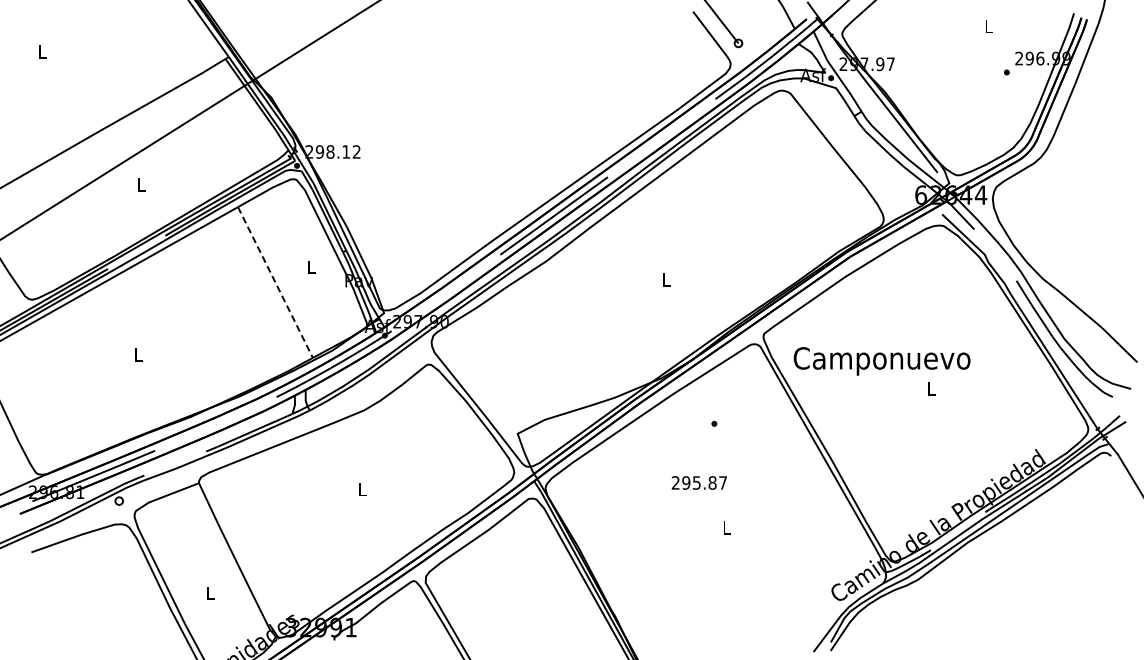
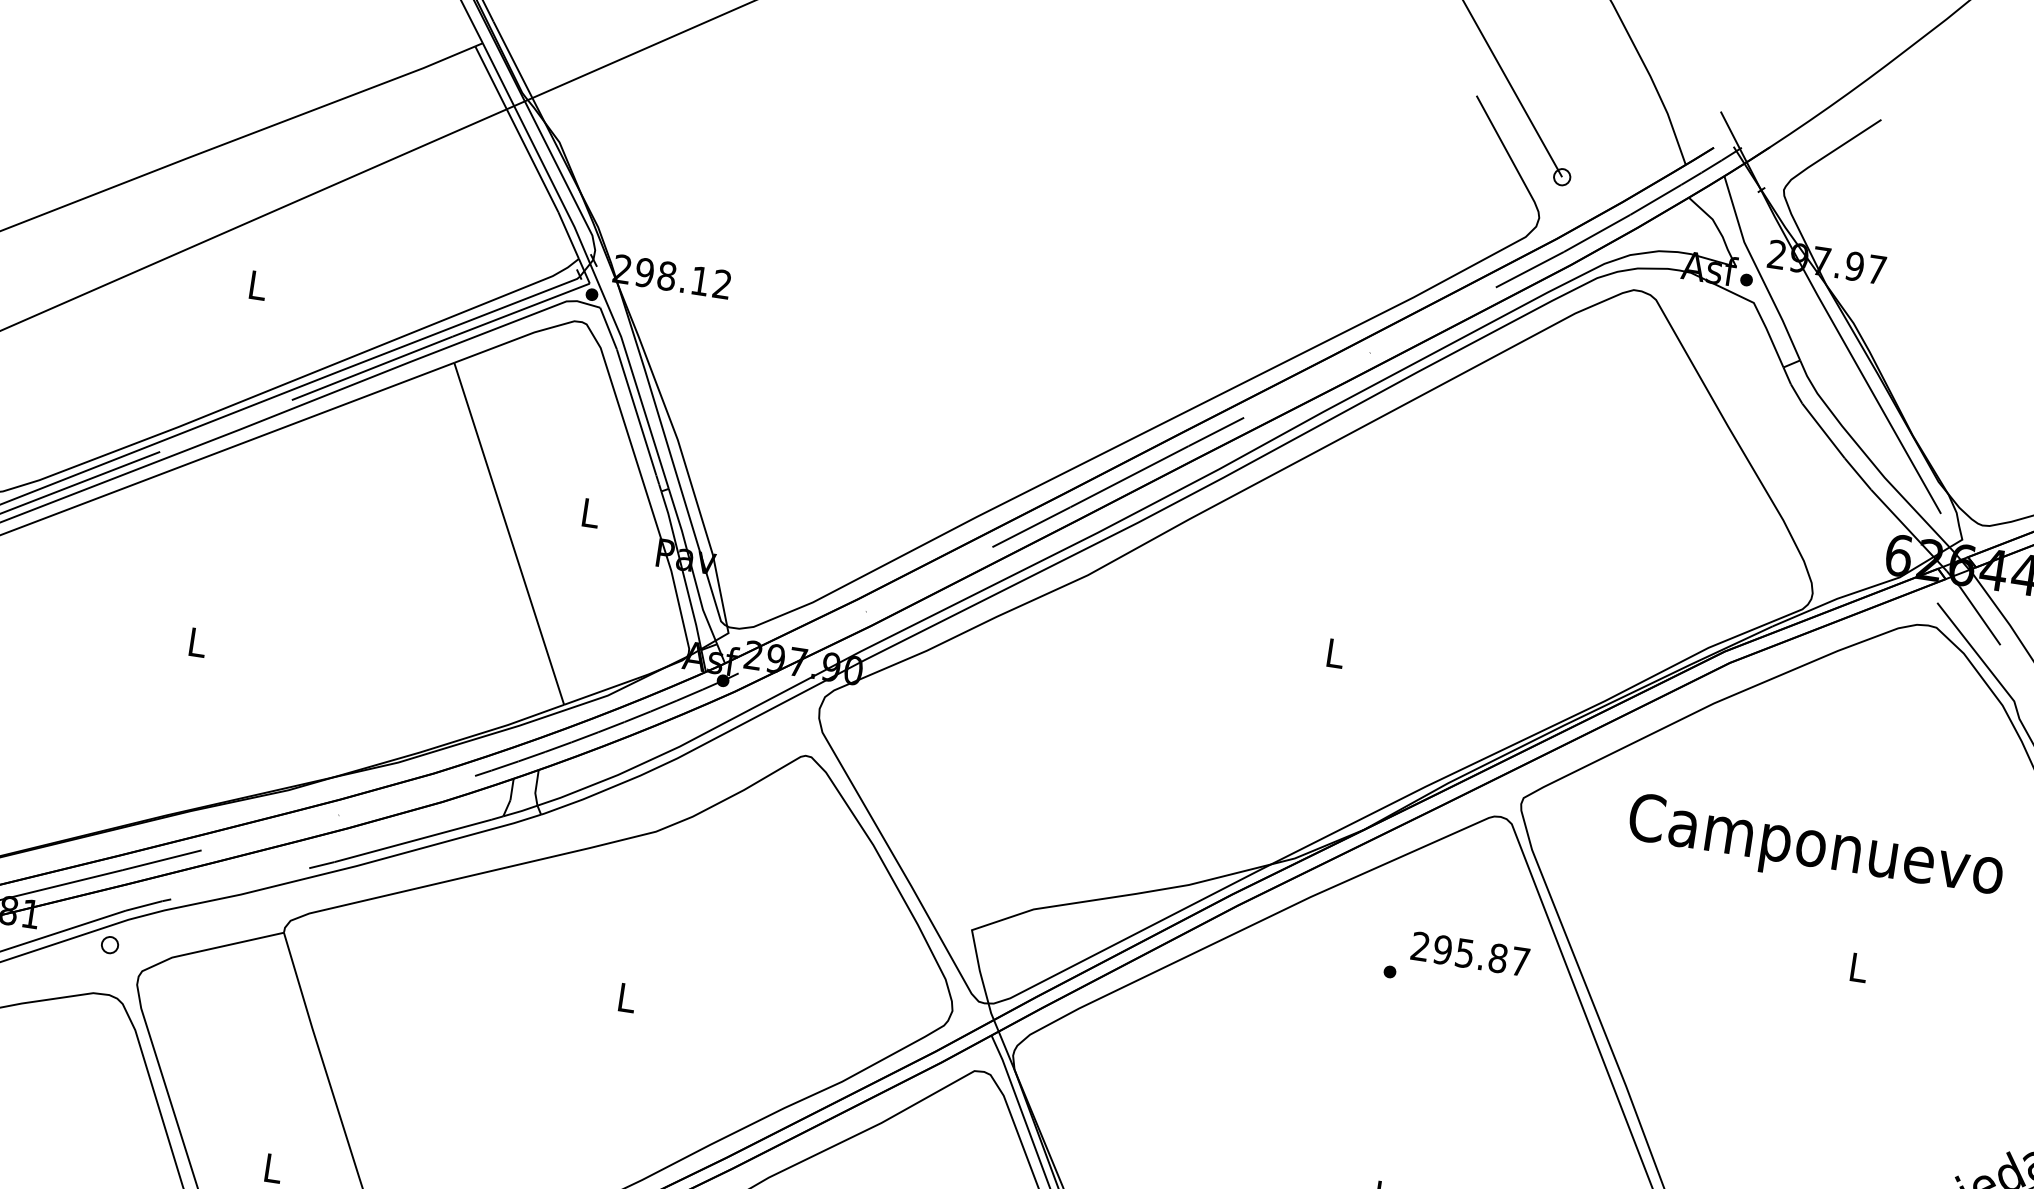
line: (275, 282) -> (509, 533), dashed -> solid
text: (881, 361) -> (1814, 849), moved
text: (698, 482) -> (1468, 952), moved

